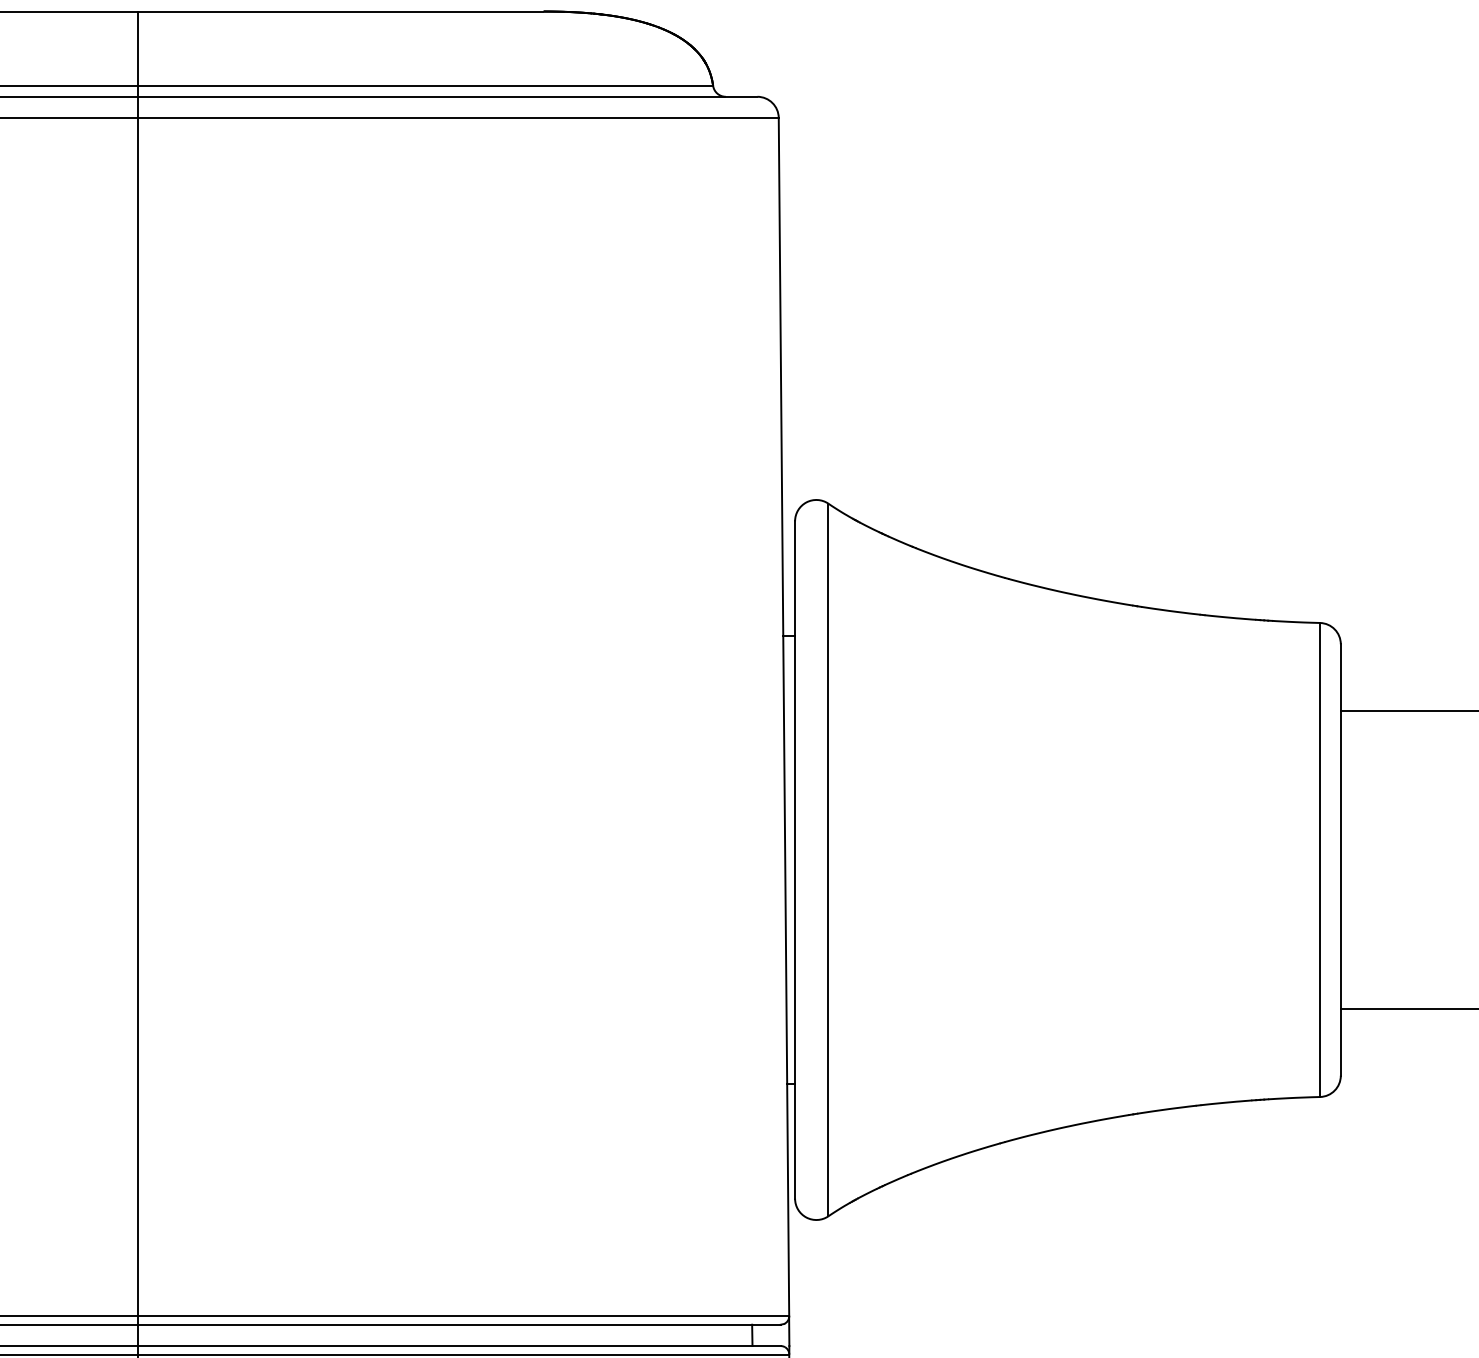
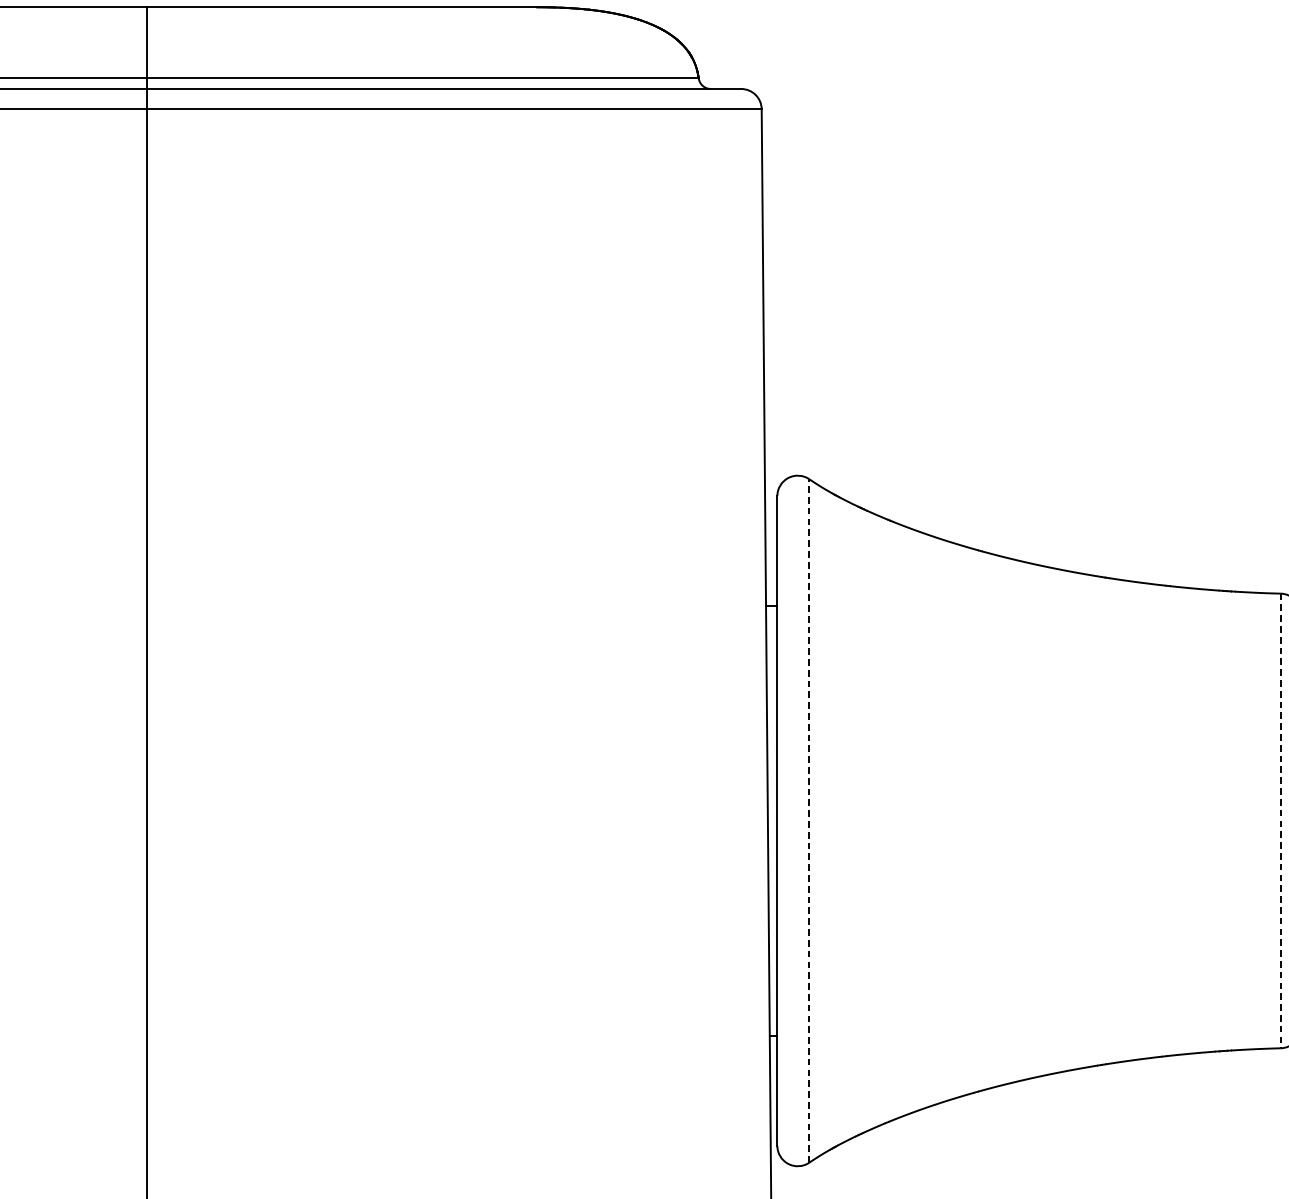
line: (828, 859) -> (809, 820), solid -> dashed
line: (1320, 860) -> (1281, 821), solid -> dashed

